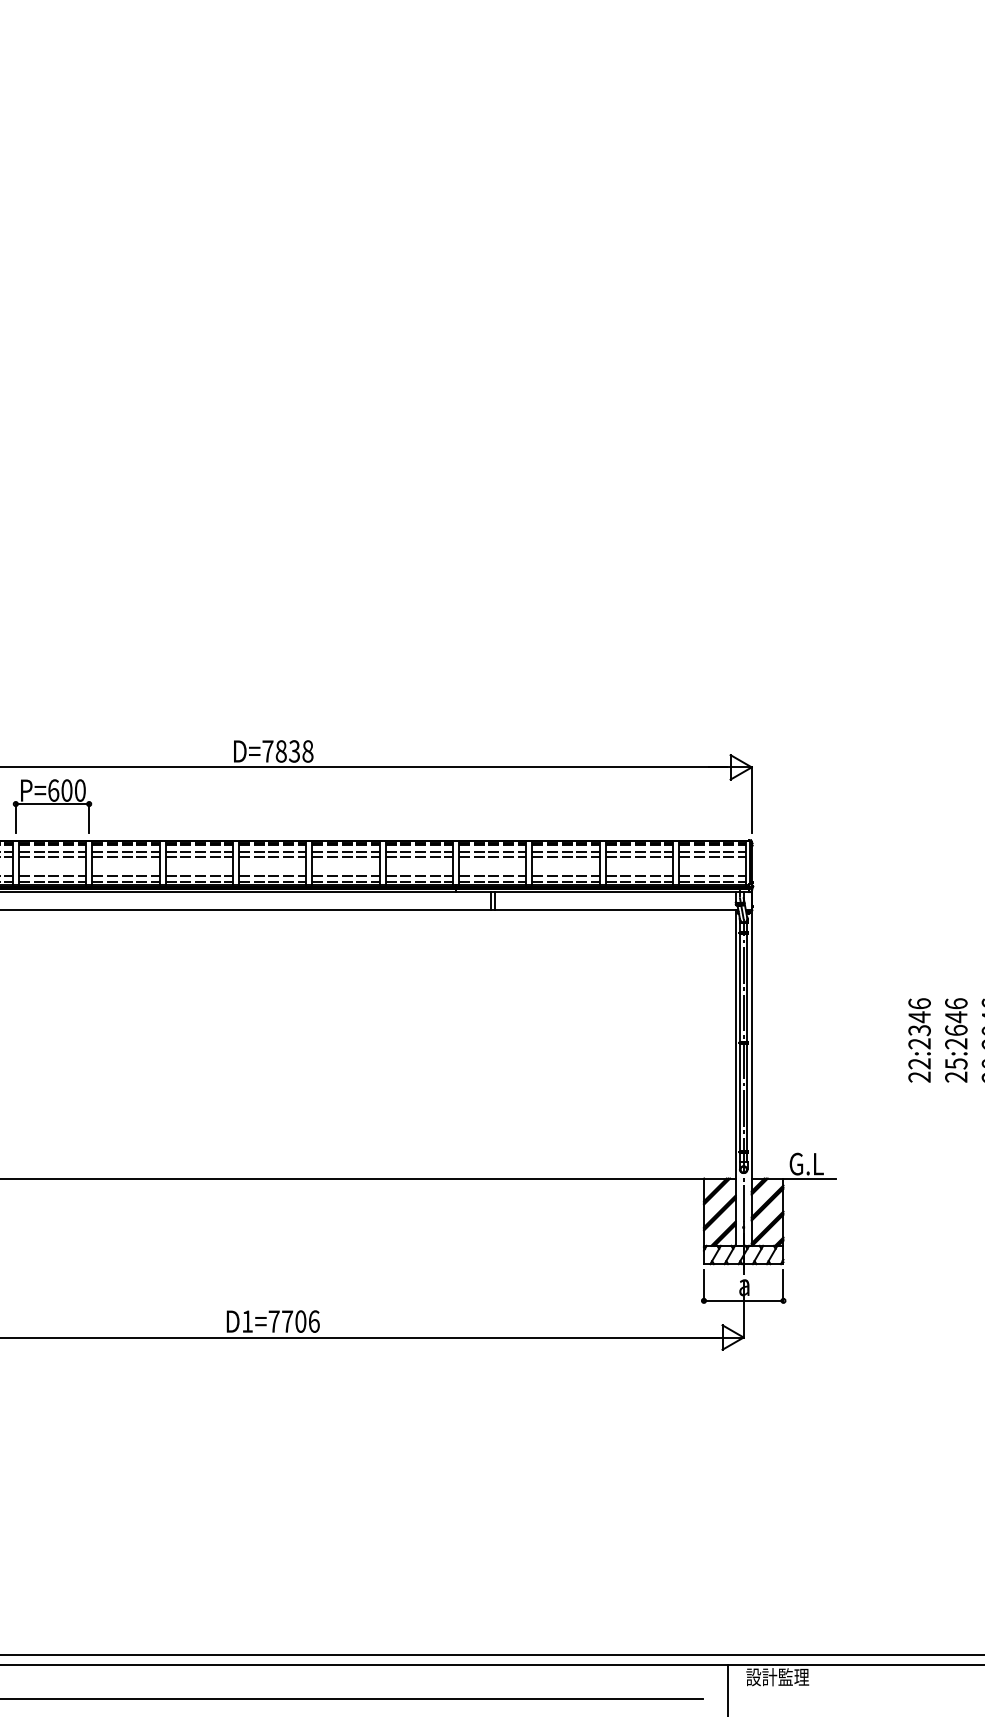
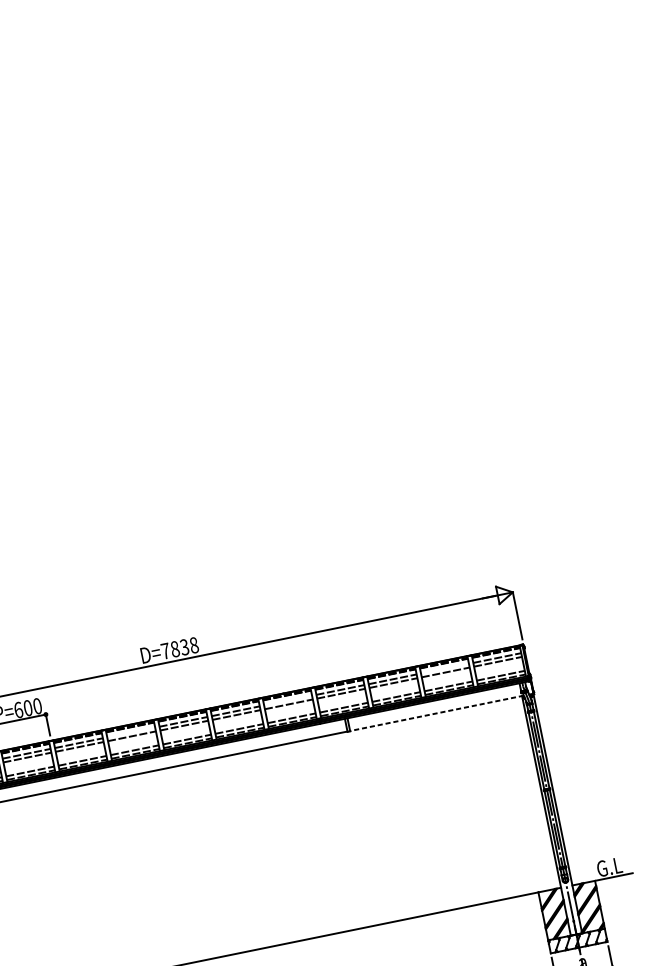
line: (198, 851) -> (130, 732), removed
line: (418, 851) -> (287, 700), removed
line: (639, 851) -> (445, 668), removed
line: (616, 909) -> (437, 713), solid -> dashed

